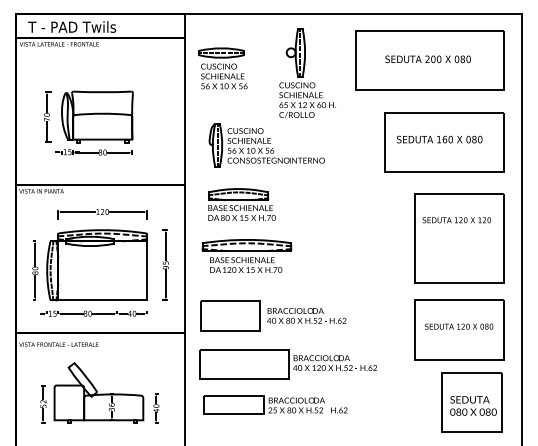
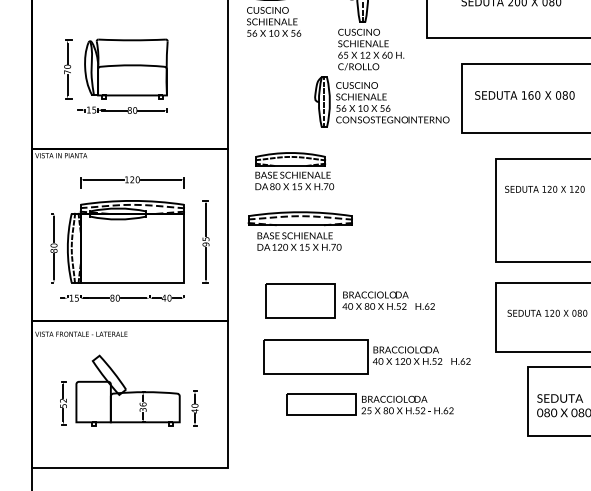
part: (266, 145) -> (381, 102), moved
part: (273, 315) -> (349, 300), moved
part: (287, 364) -> (366, 357), moved
part: (275, 404) -> (369, 403), moved

